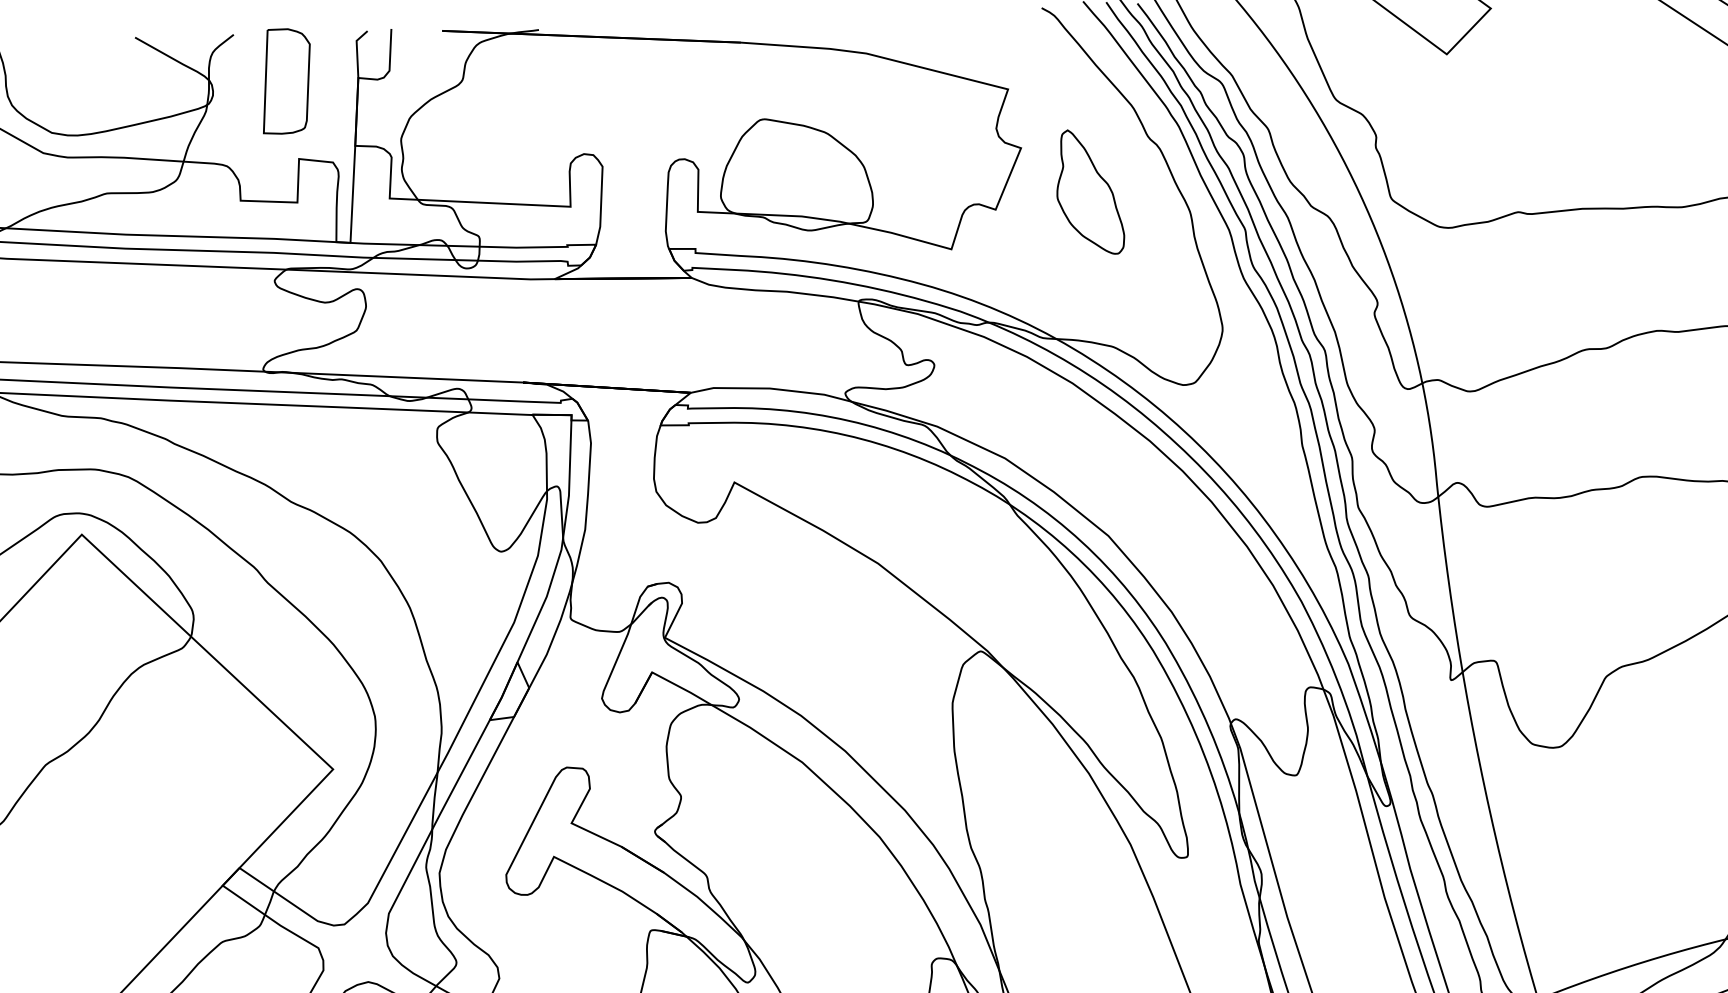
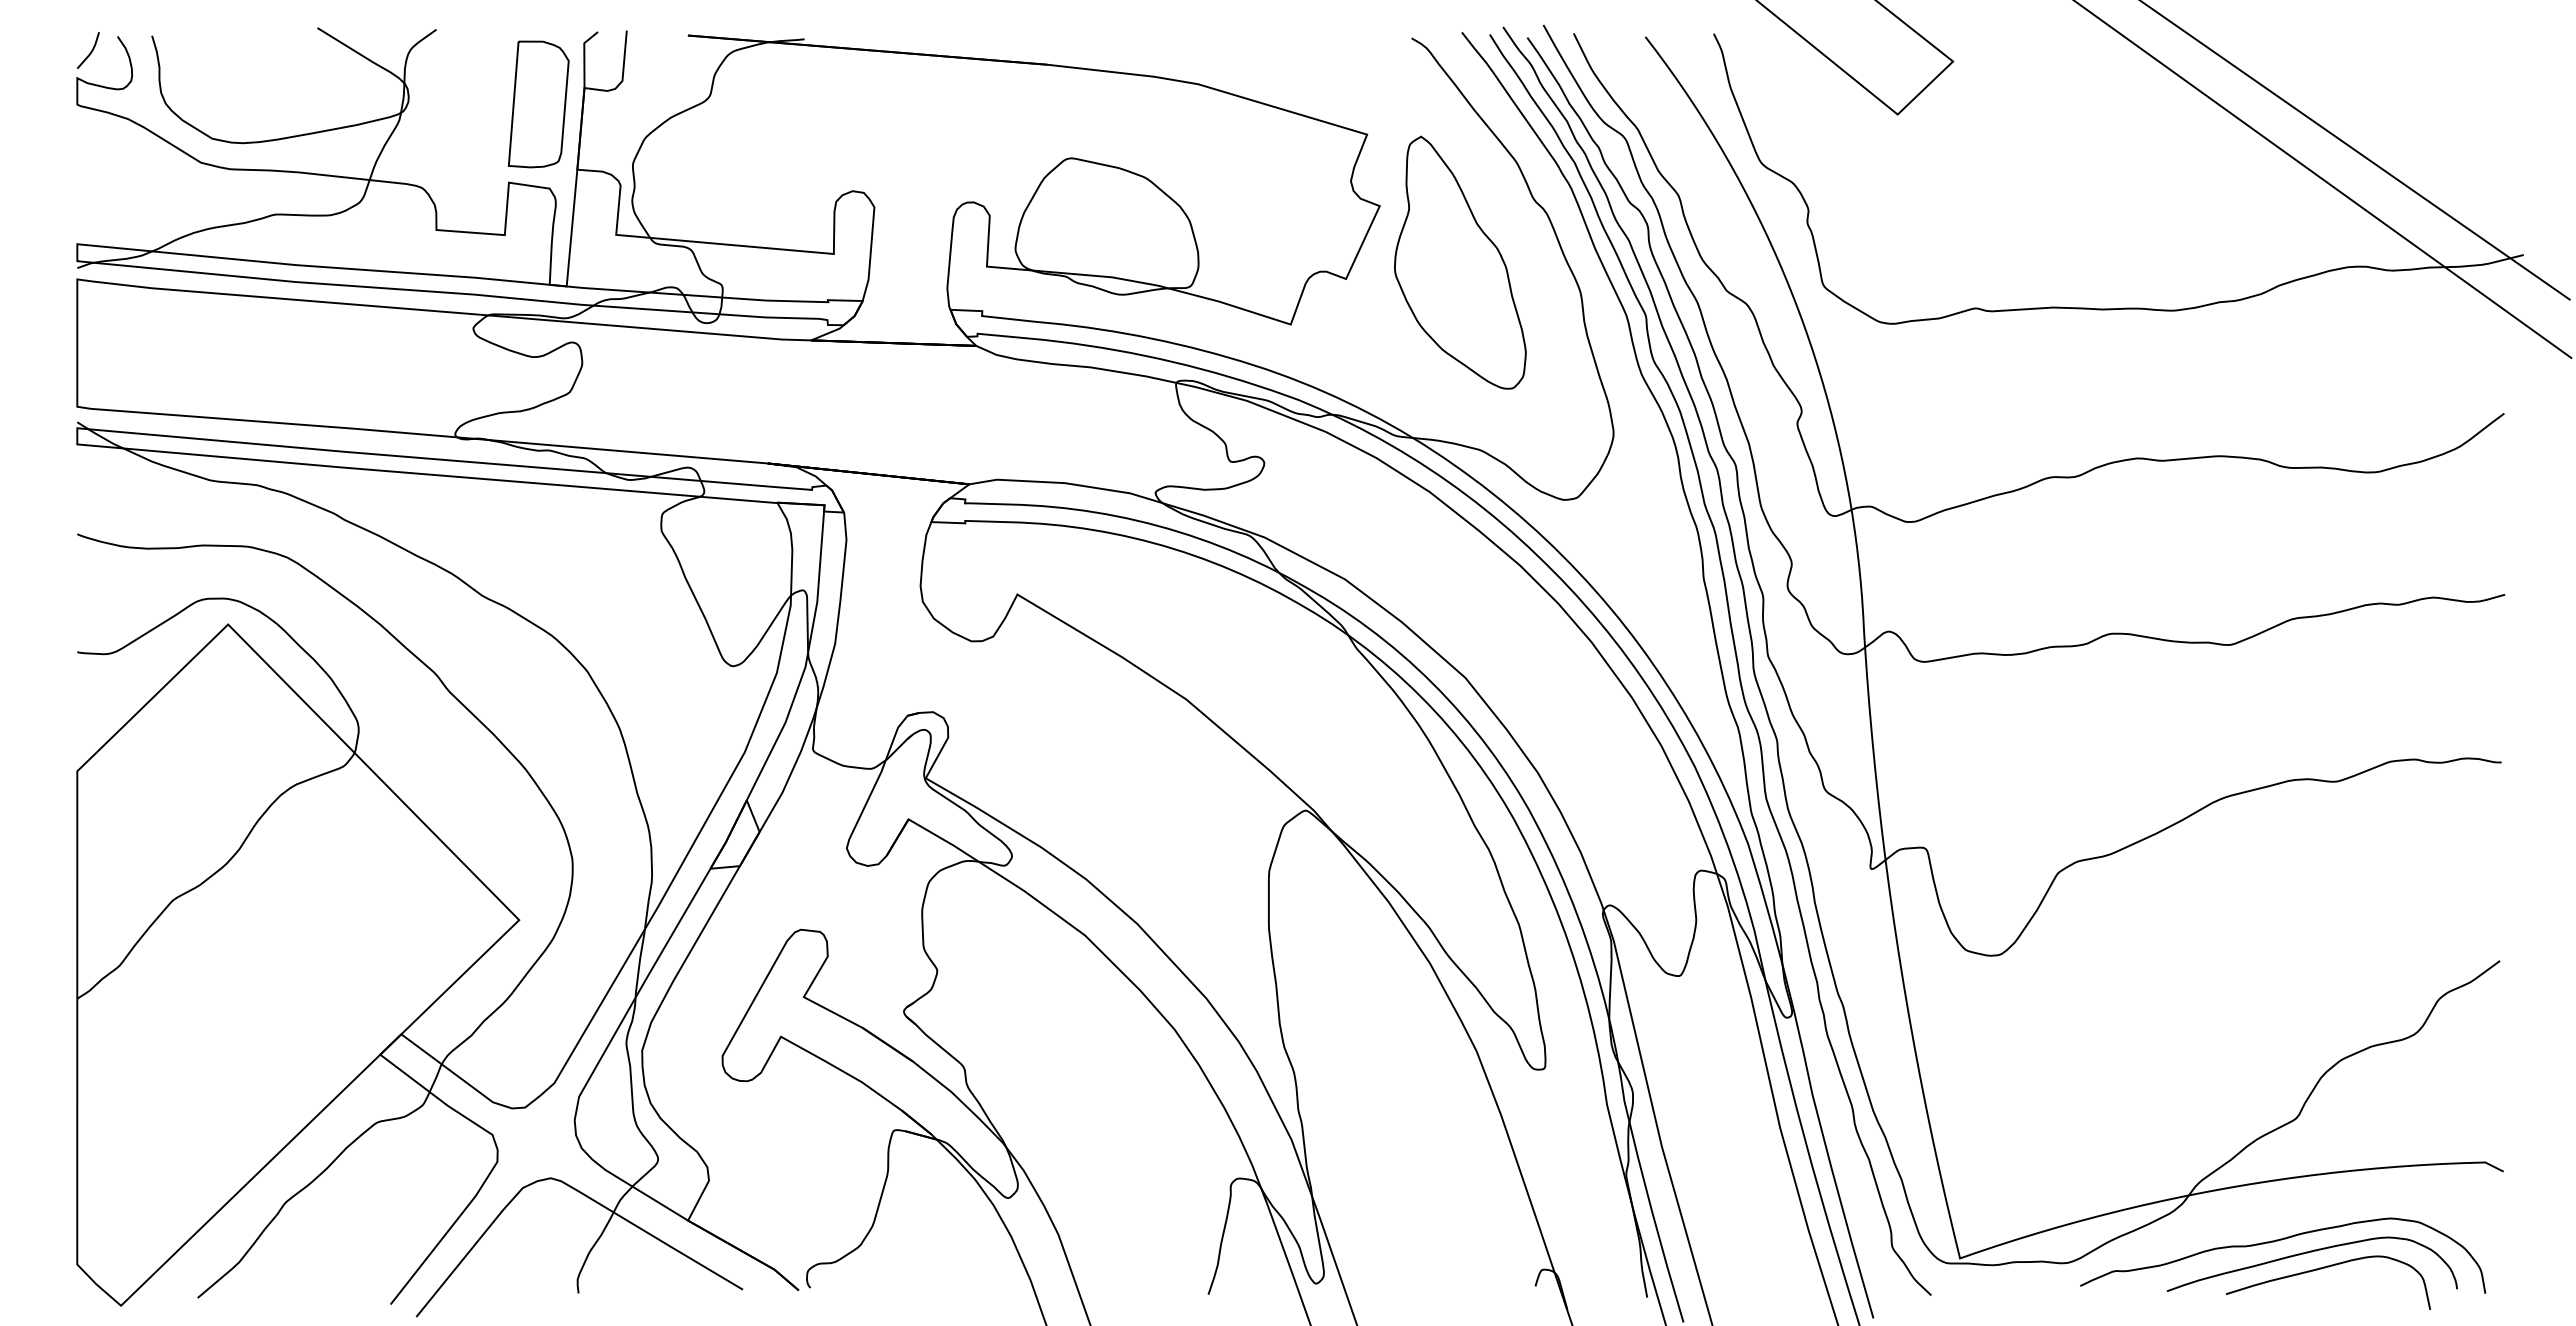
part: (286, 81) -> (538, 104), moved
part: (1089, 192) -> (1460, 262), size x1.67

